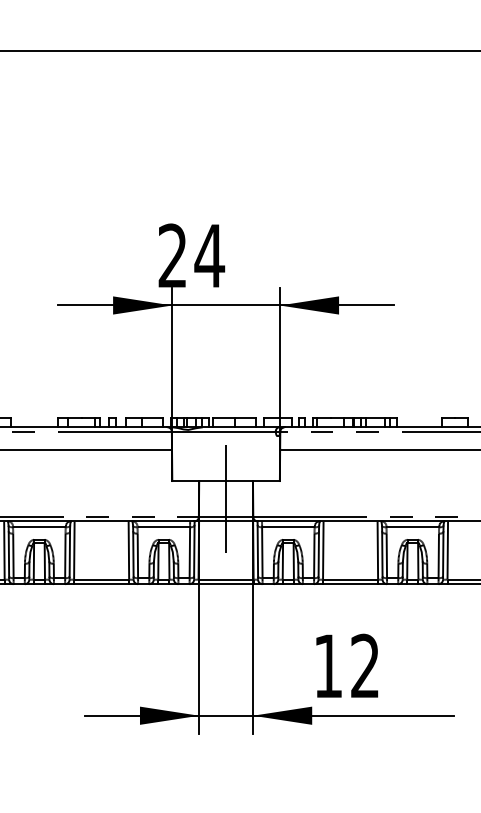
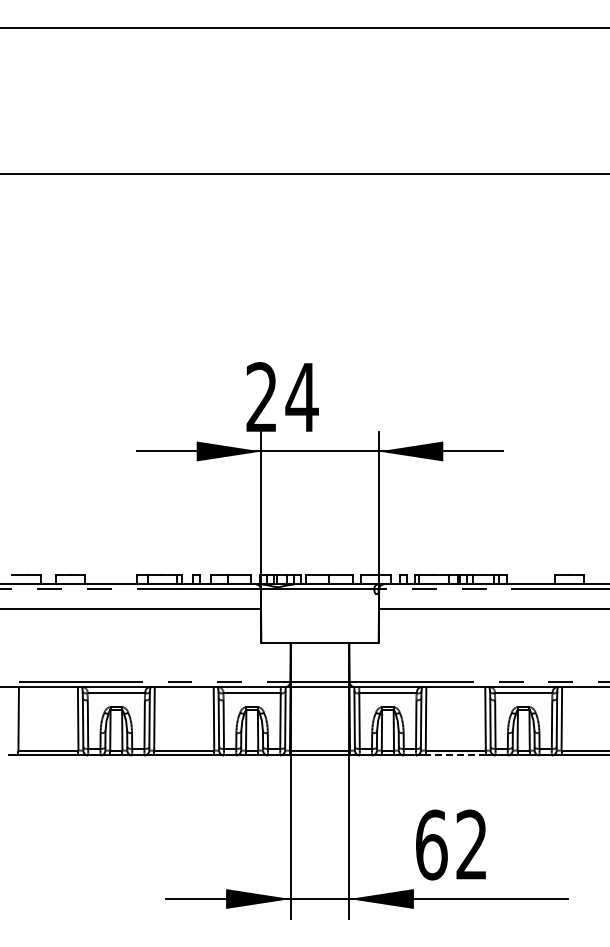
line: (226, 498) -> (320, 662), removed
line: (350, 584) -> (455, 755), solid -> dashed
text: (328, 665) -> (431, 844), 12 -> 62

